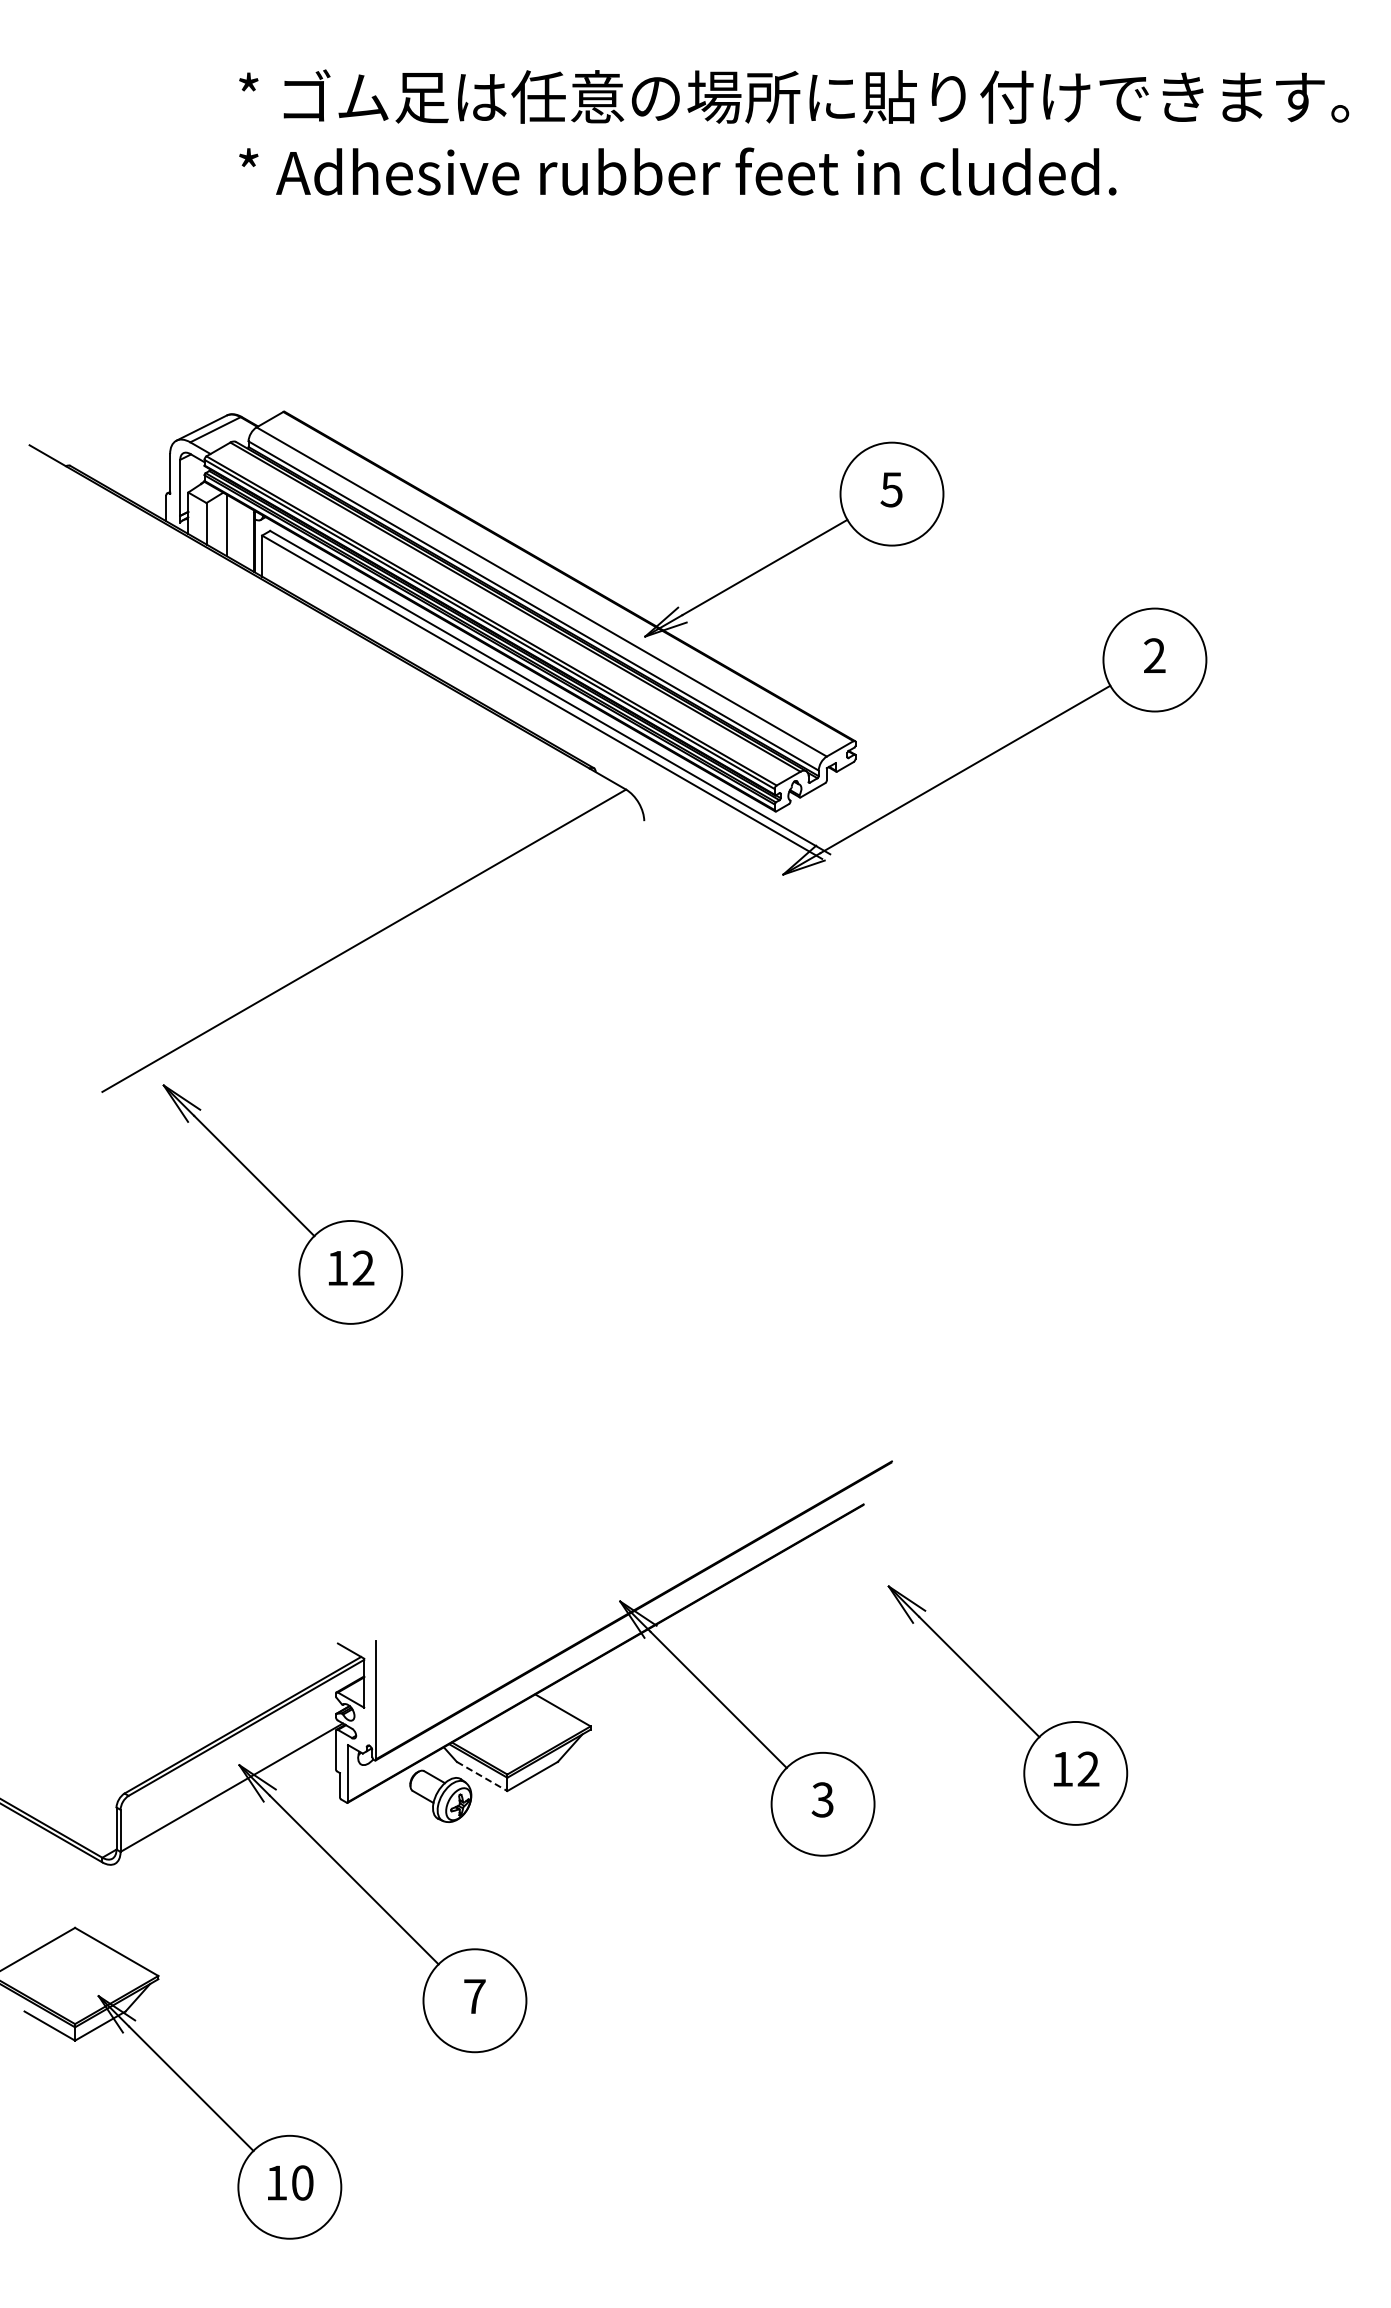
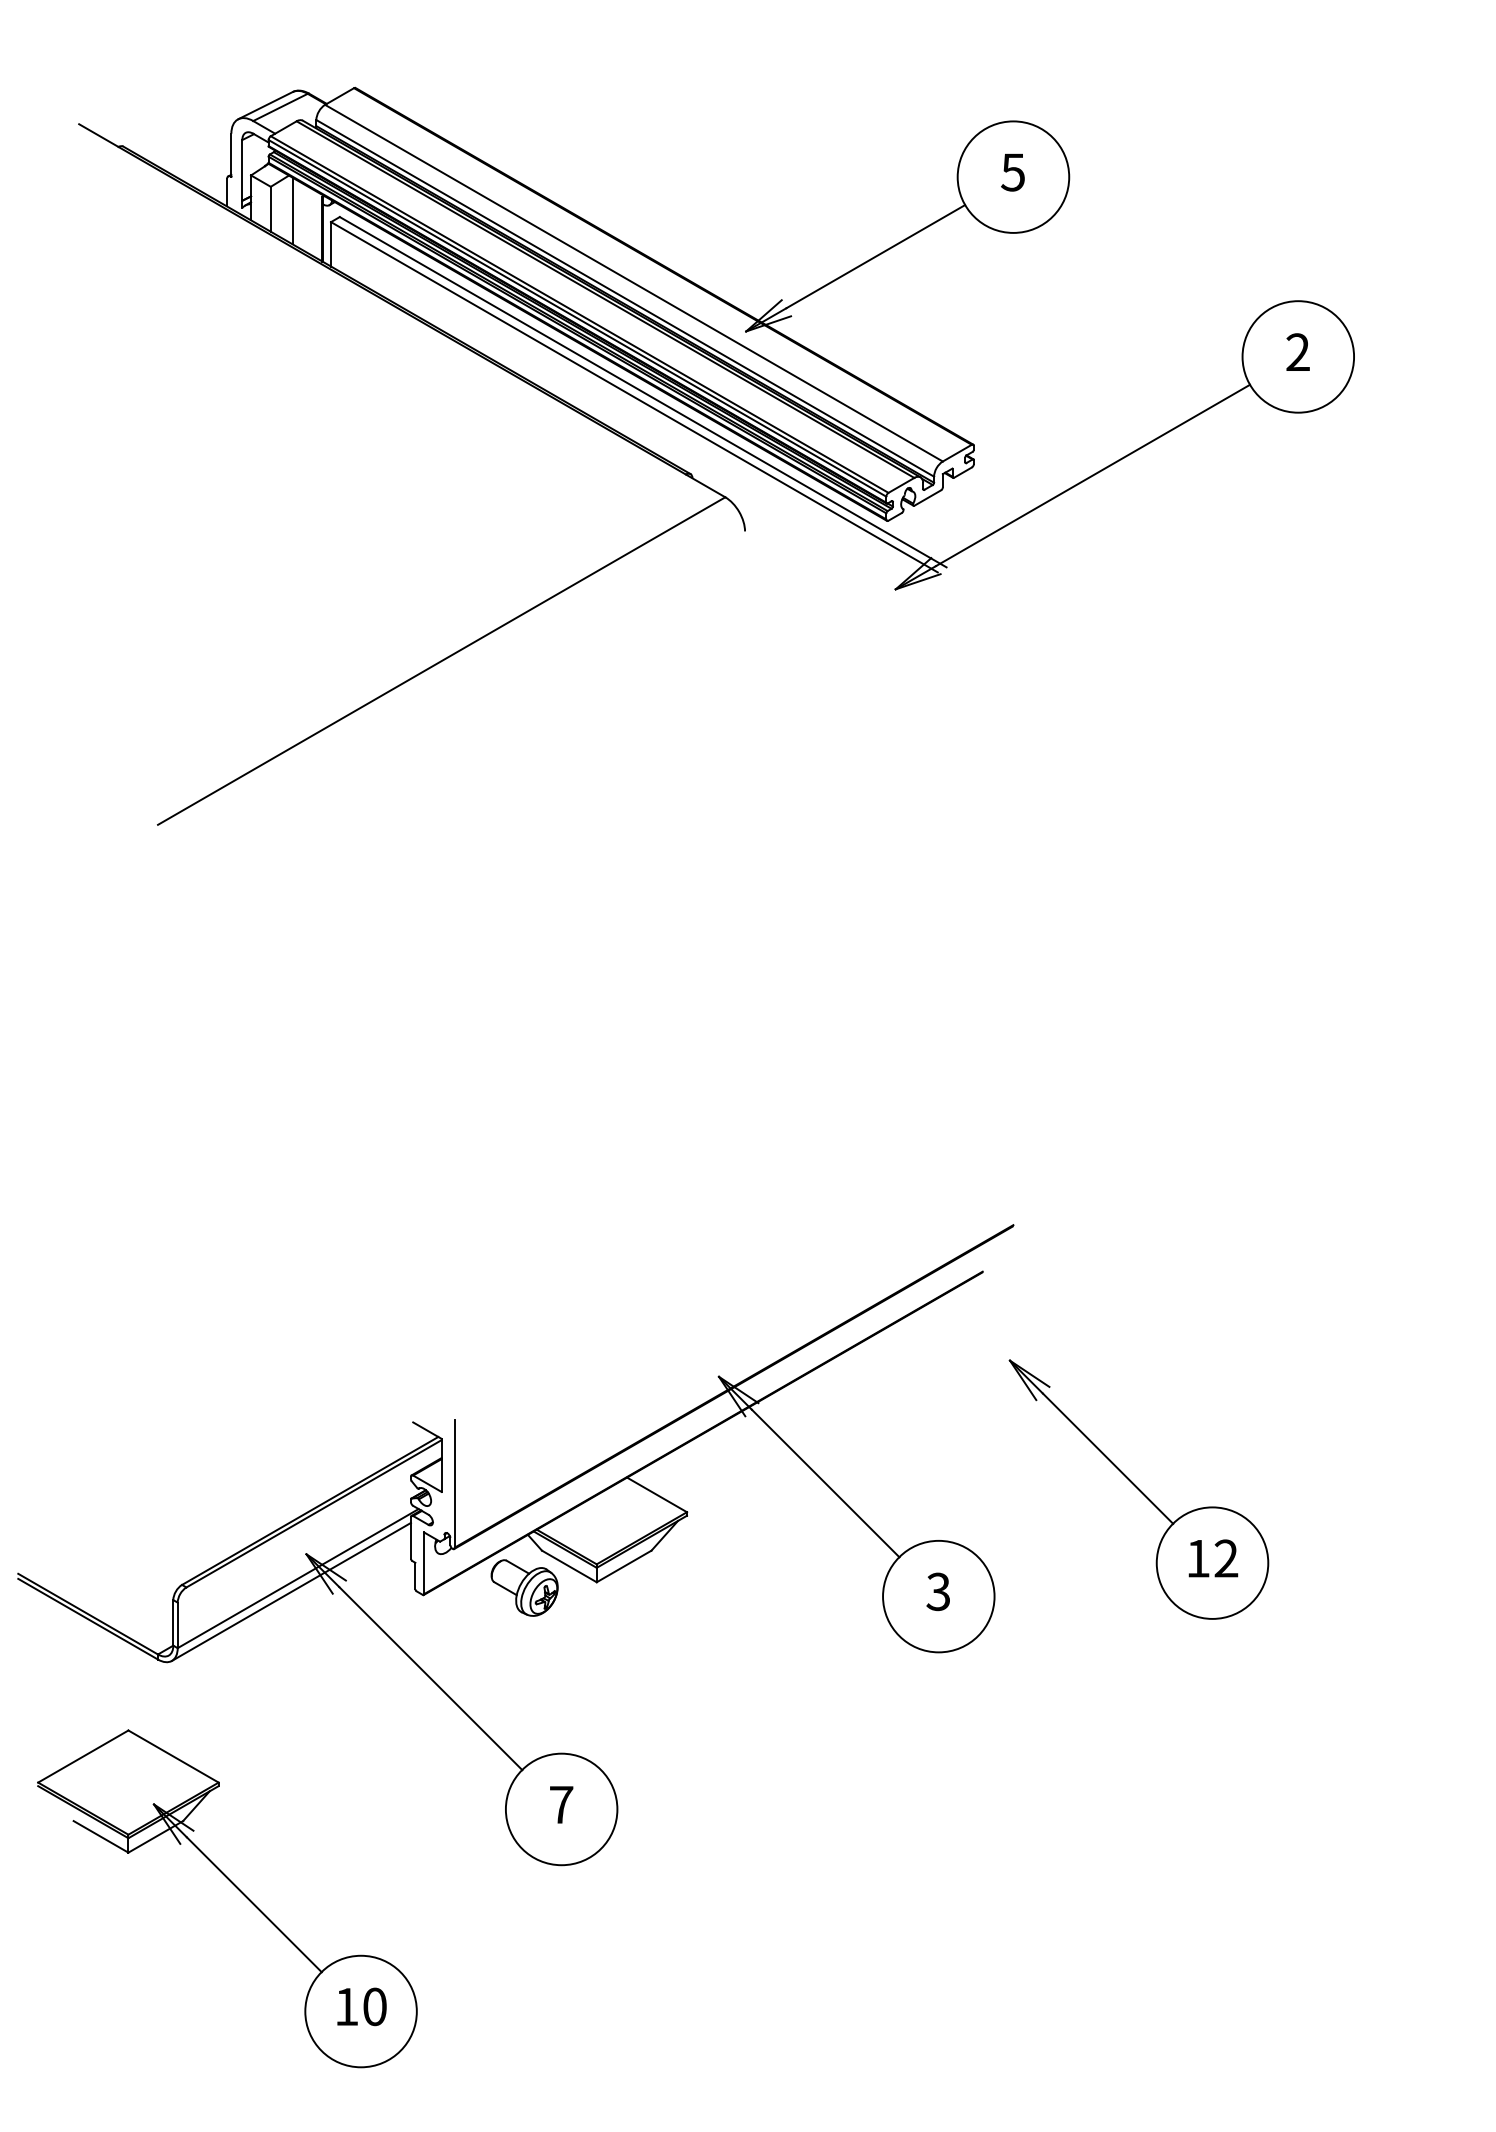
part: (282, 1204) -> (353, 946), removed
line: (482, 1776) -> (569, 1566), dashed -> solid
line: (225, 1799) -> (291, 1591), added

